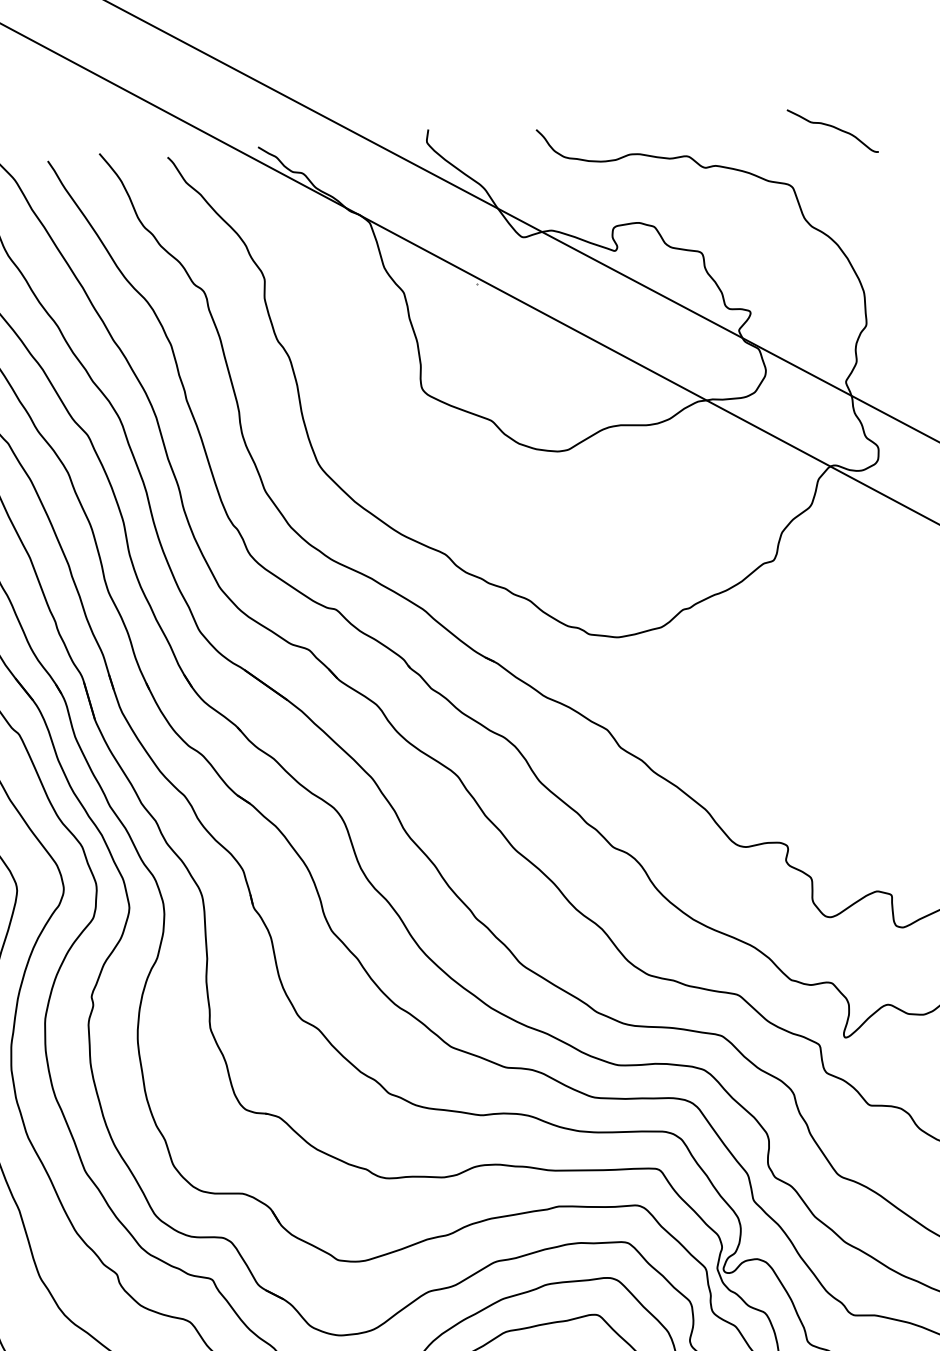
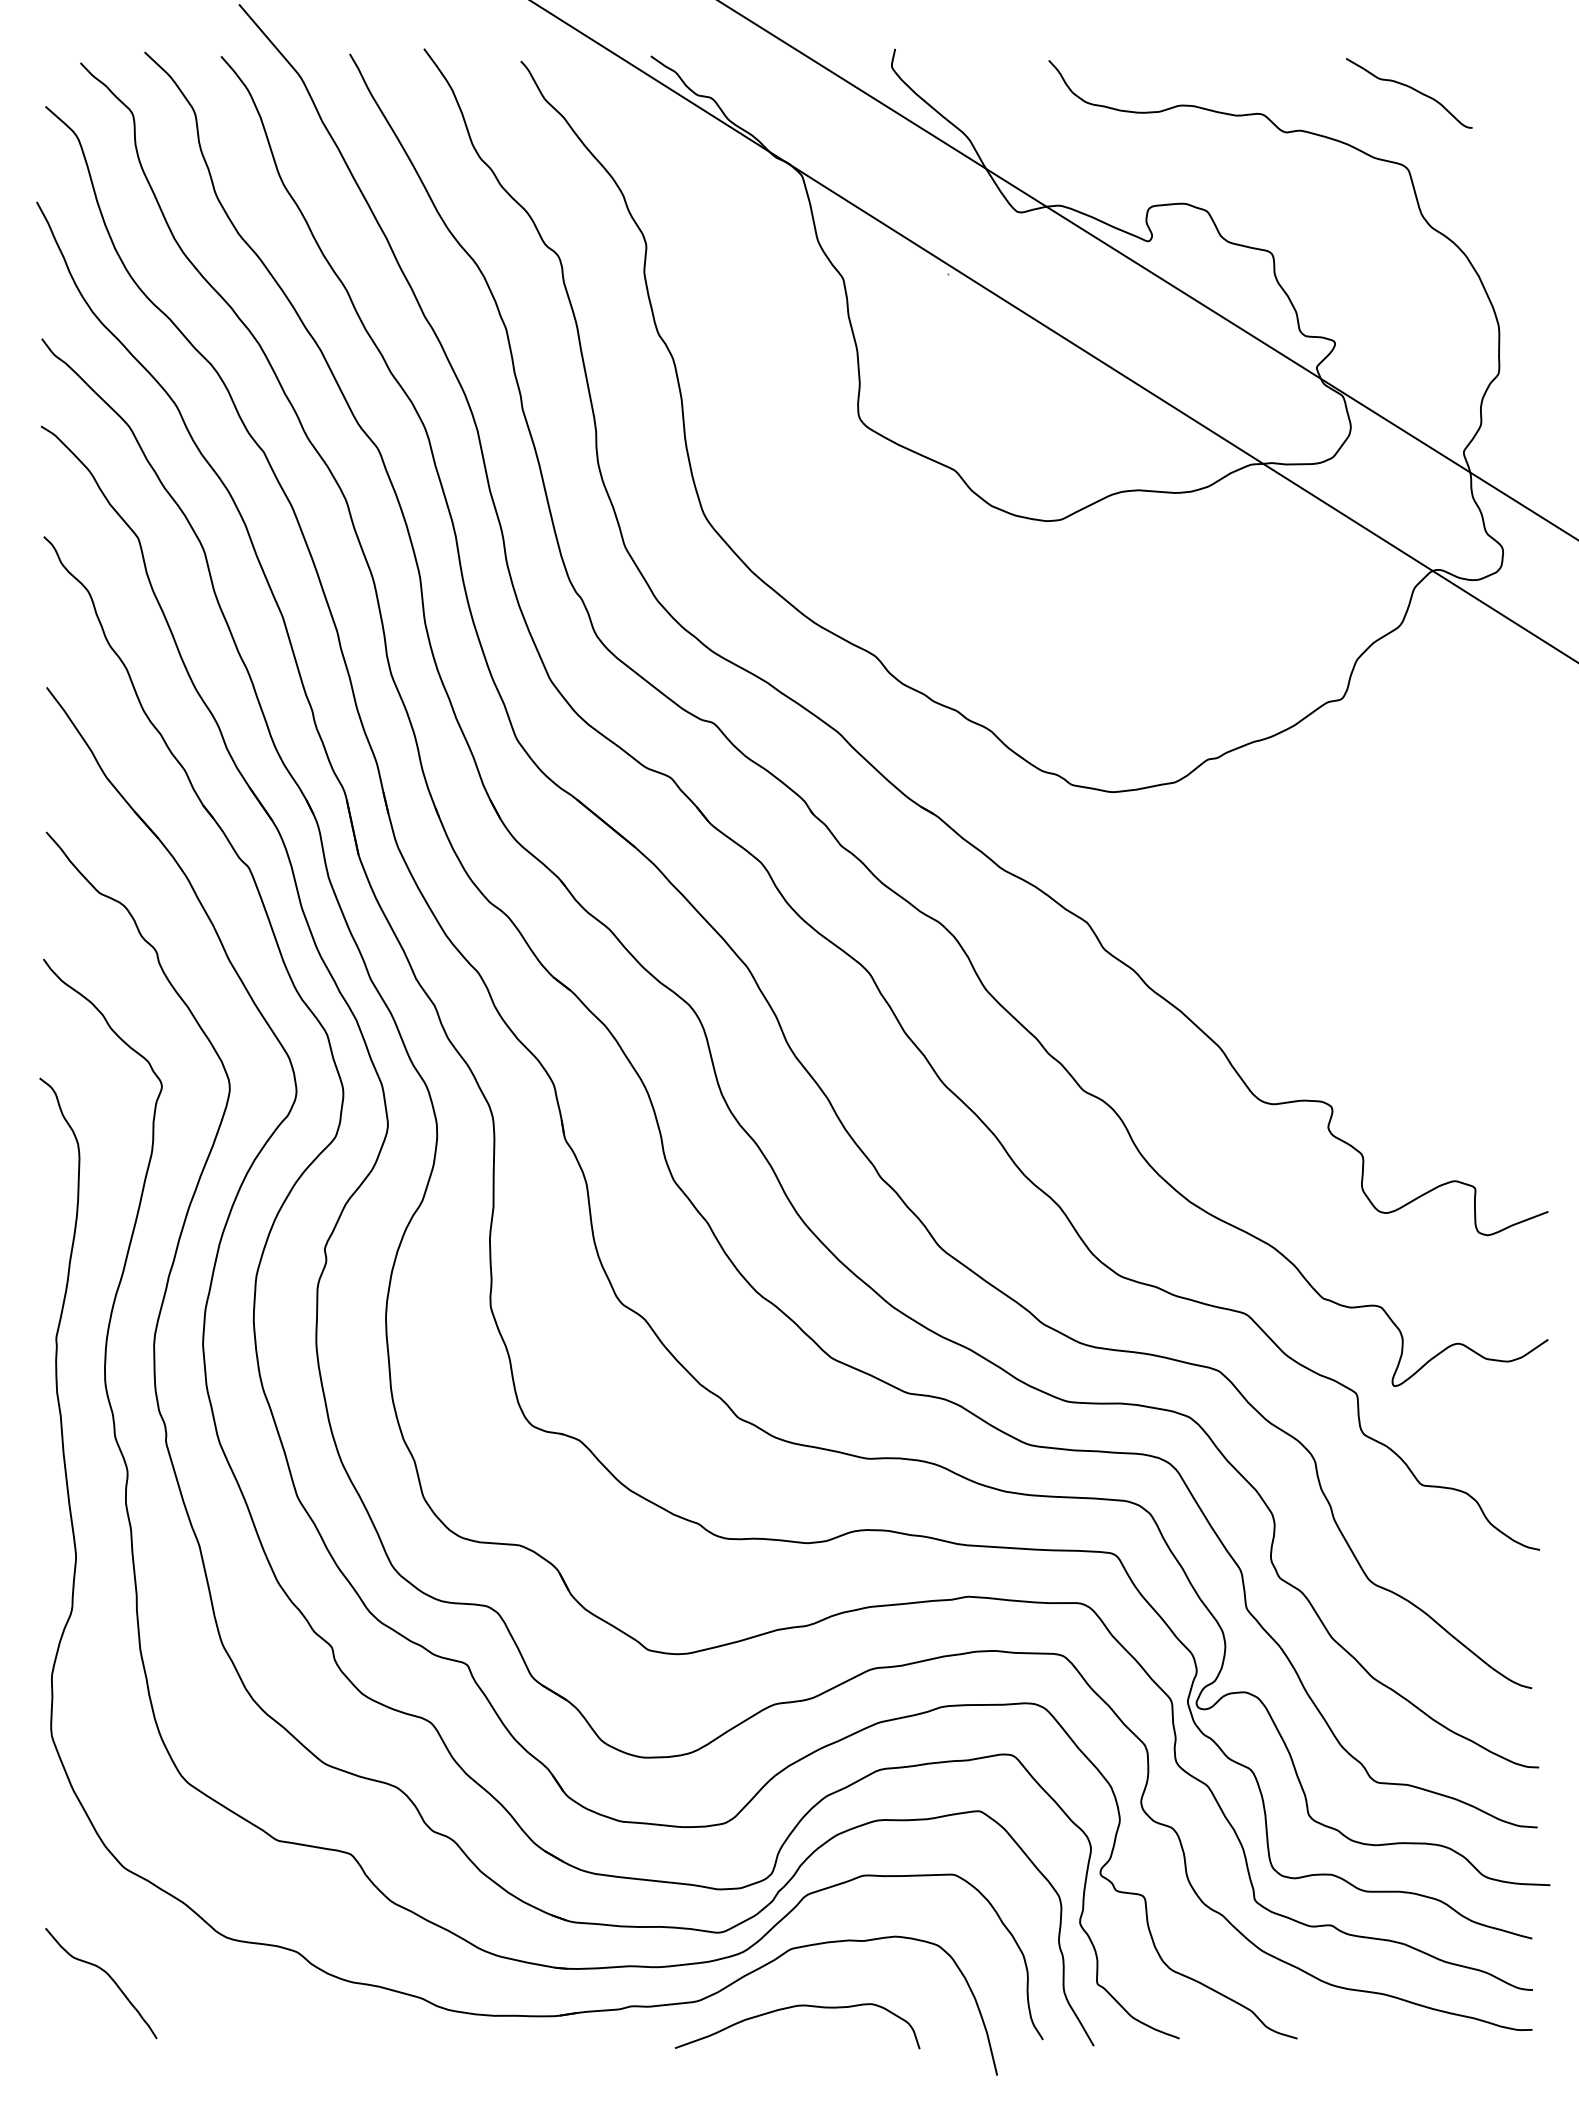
curve: (833, 127) -> (1410, 88), moved

